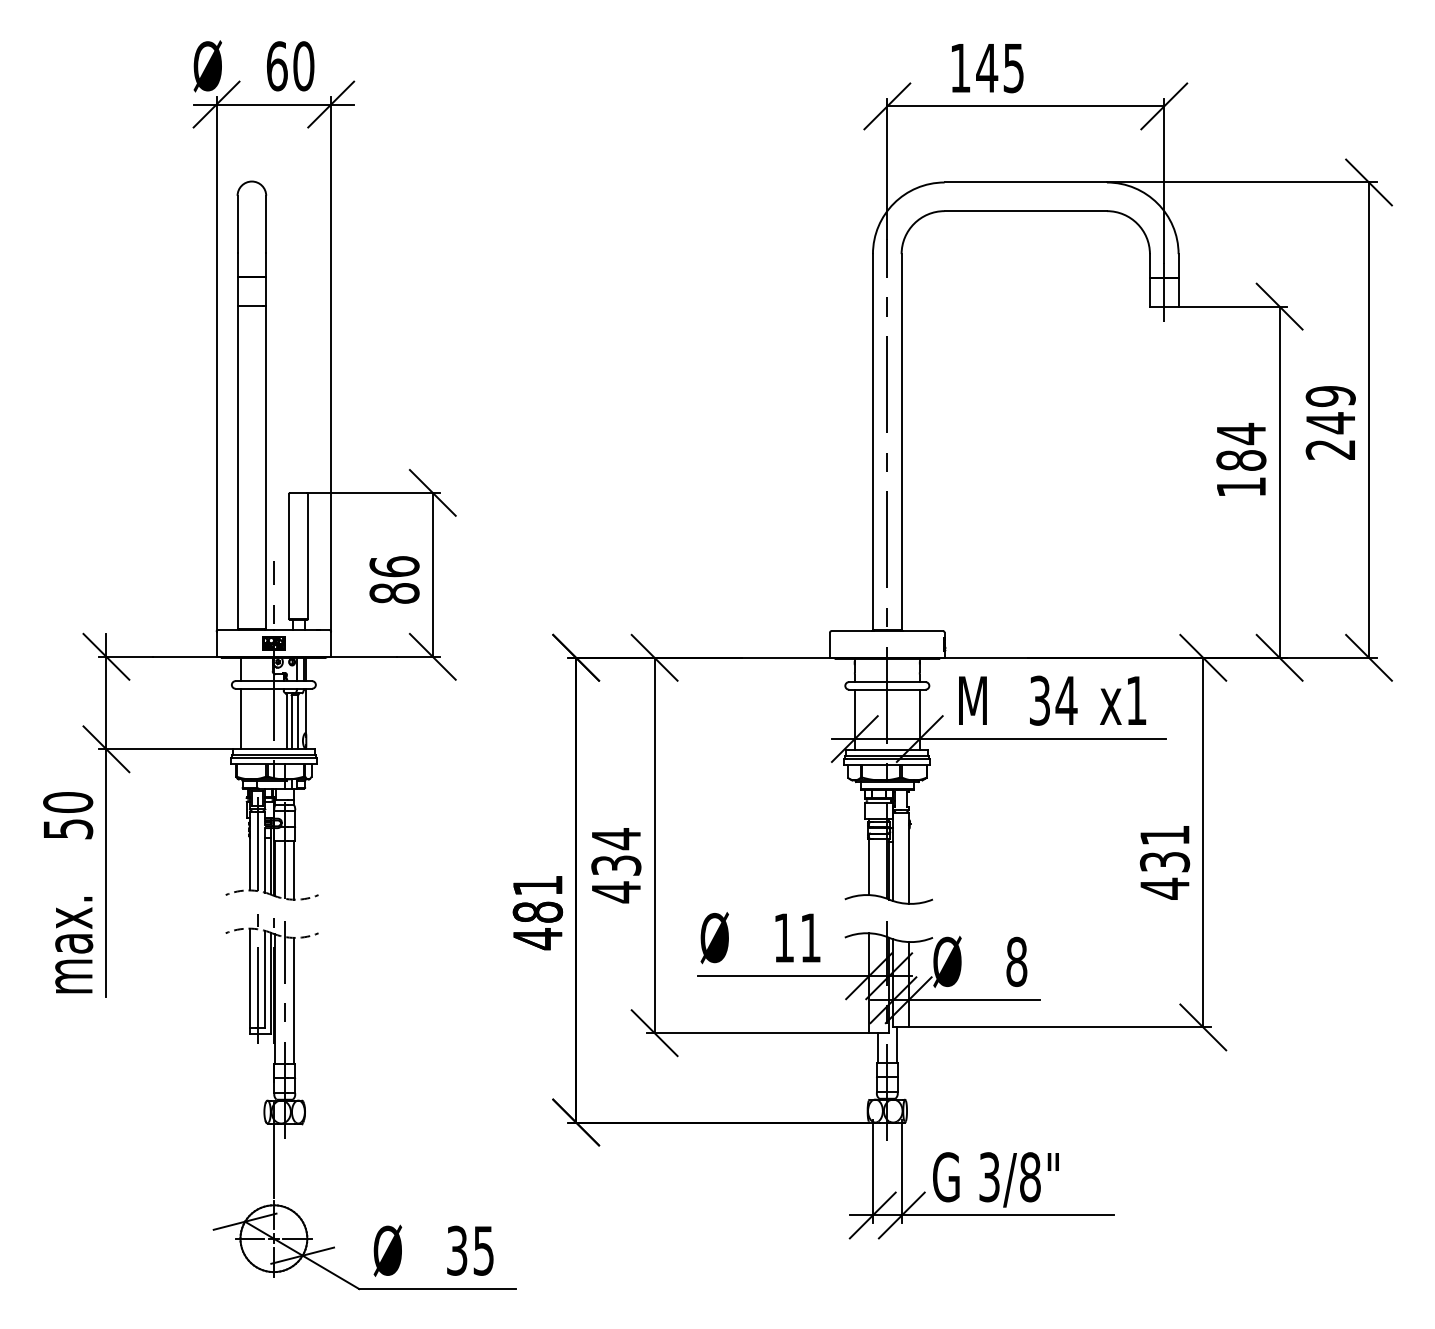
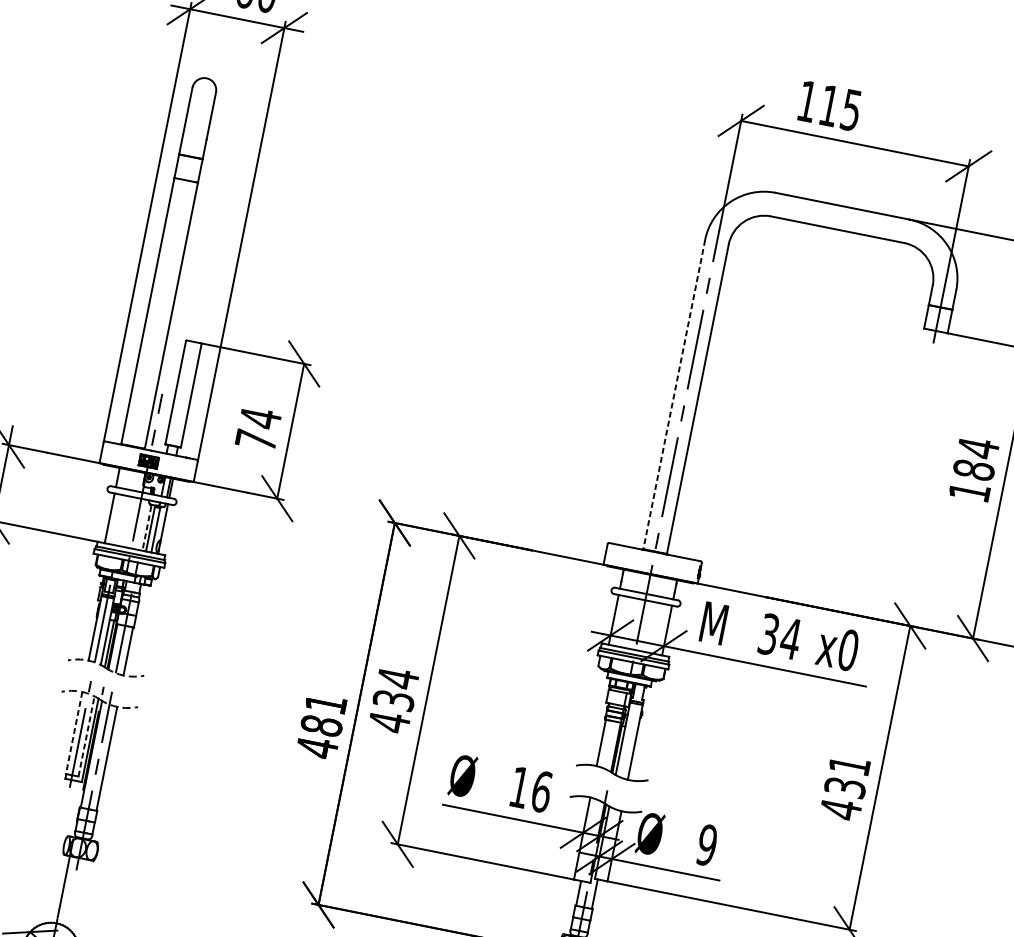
text: (987, 68) -> (829, 106), 145 -> 115
line: (873, 442) -> (674, 394), solid -> dashed
text: (394, 579) -> (258, 428), 86 -> 74
text: (1136, 700) -> (848, 650), x1 -> x0
line: (287, 722) -> (147, 528), solid -> dashed
text: (810, 938) -> (541, 792), 11 -> 16
text: (1016, 961) -> (706, 844), 8 -> 9
line: (250, 978) -> (74, 733), solid -> dashed
line: (265, 979) -> (86, 736), solid -> dashed

